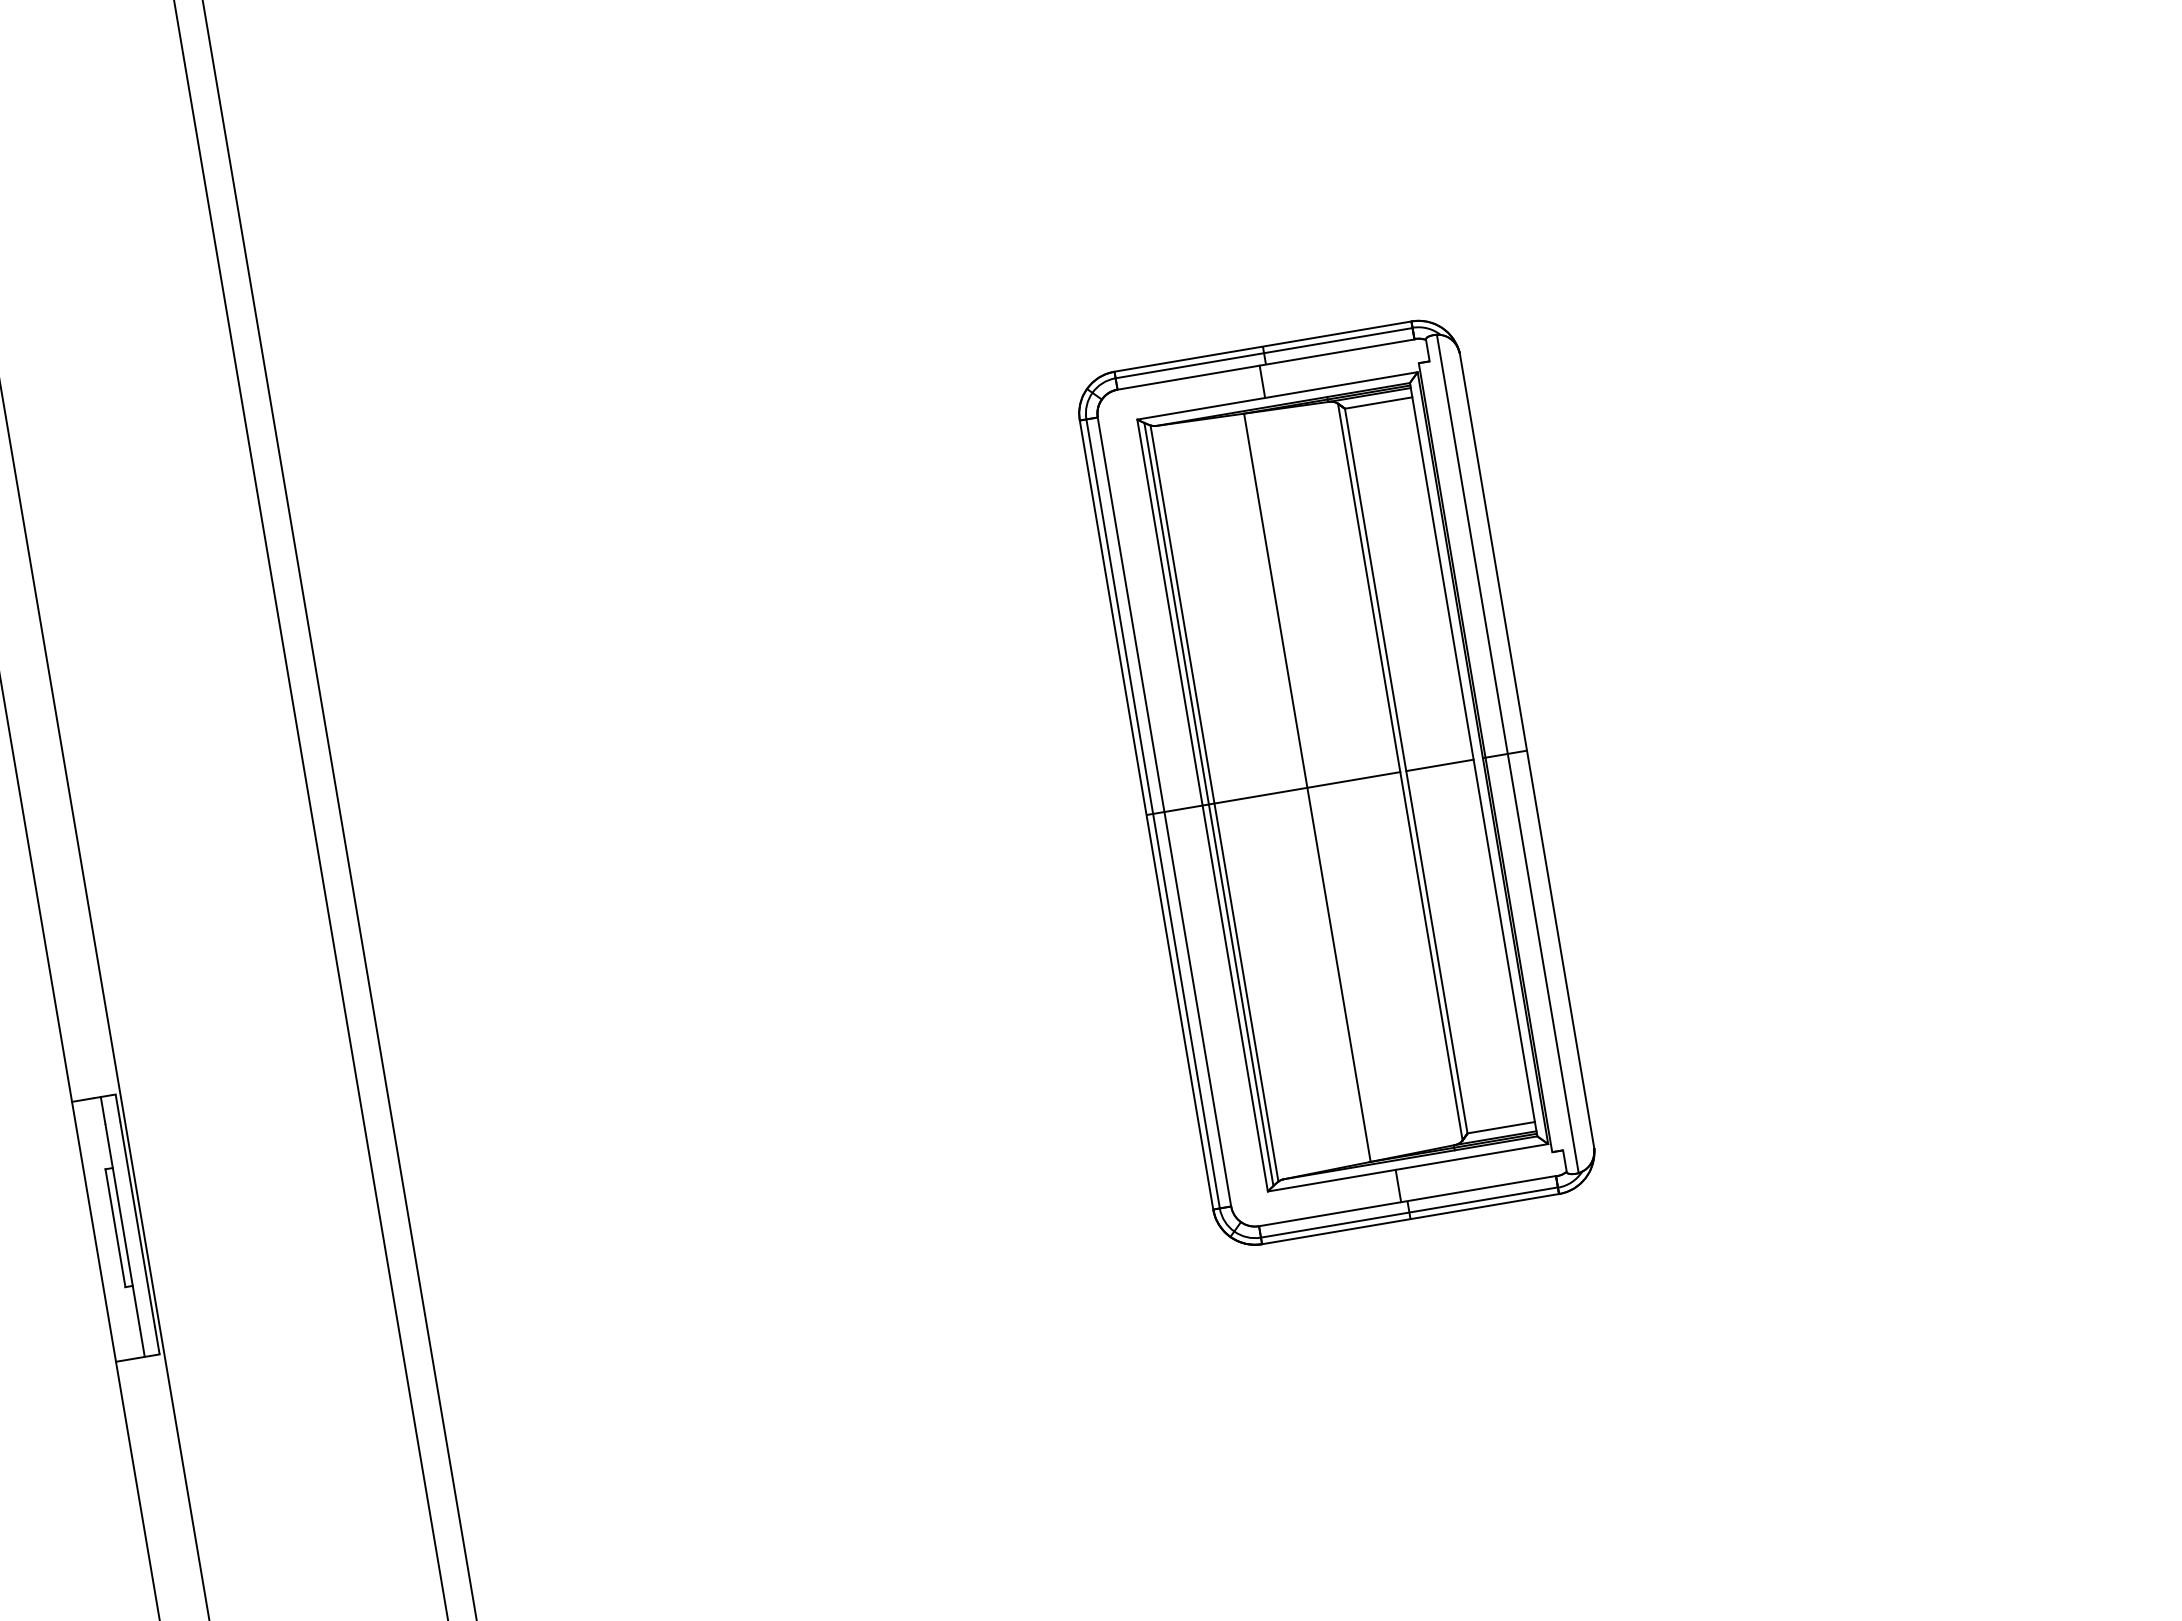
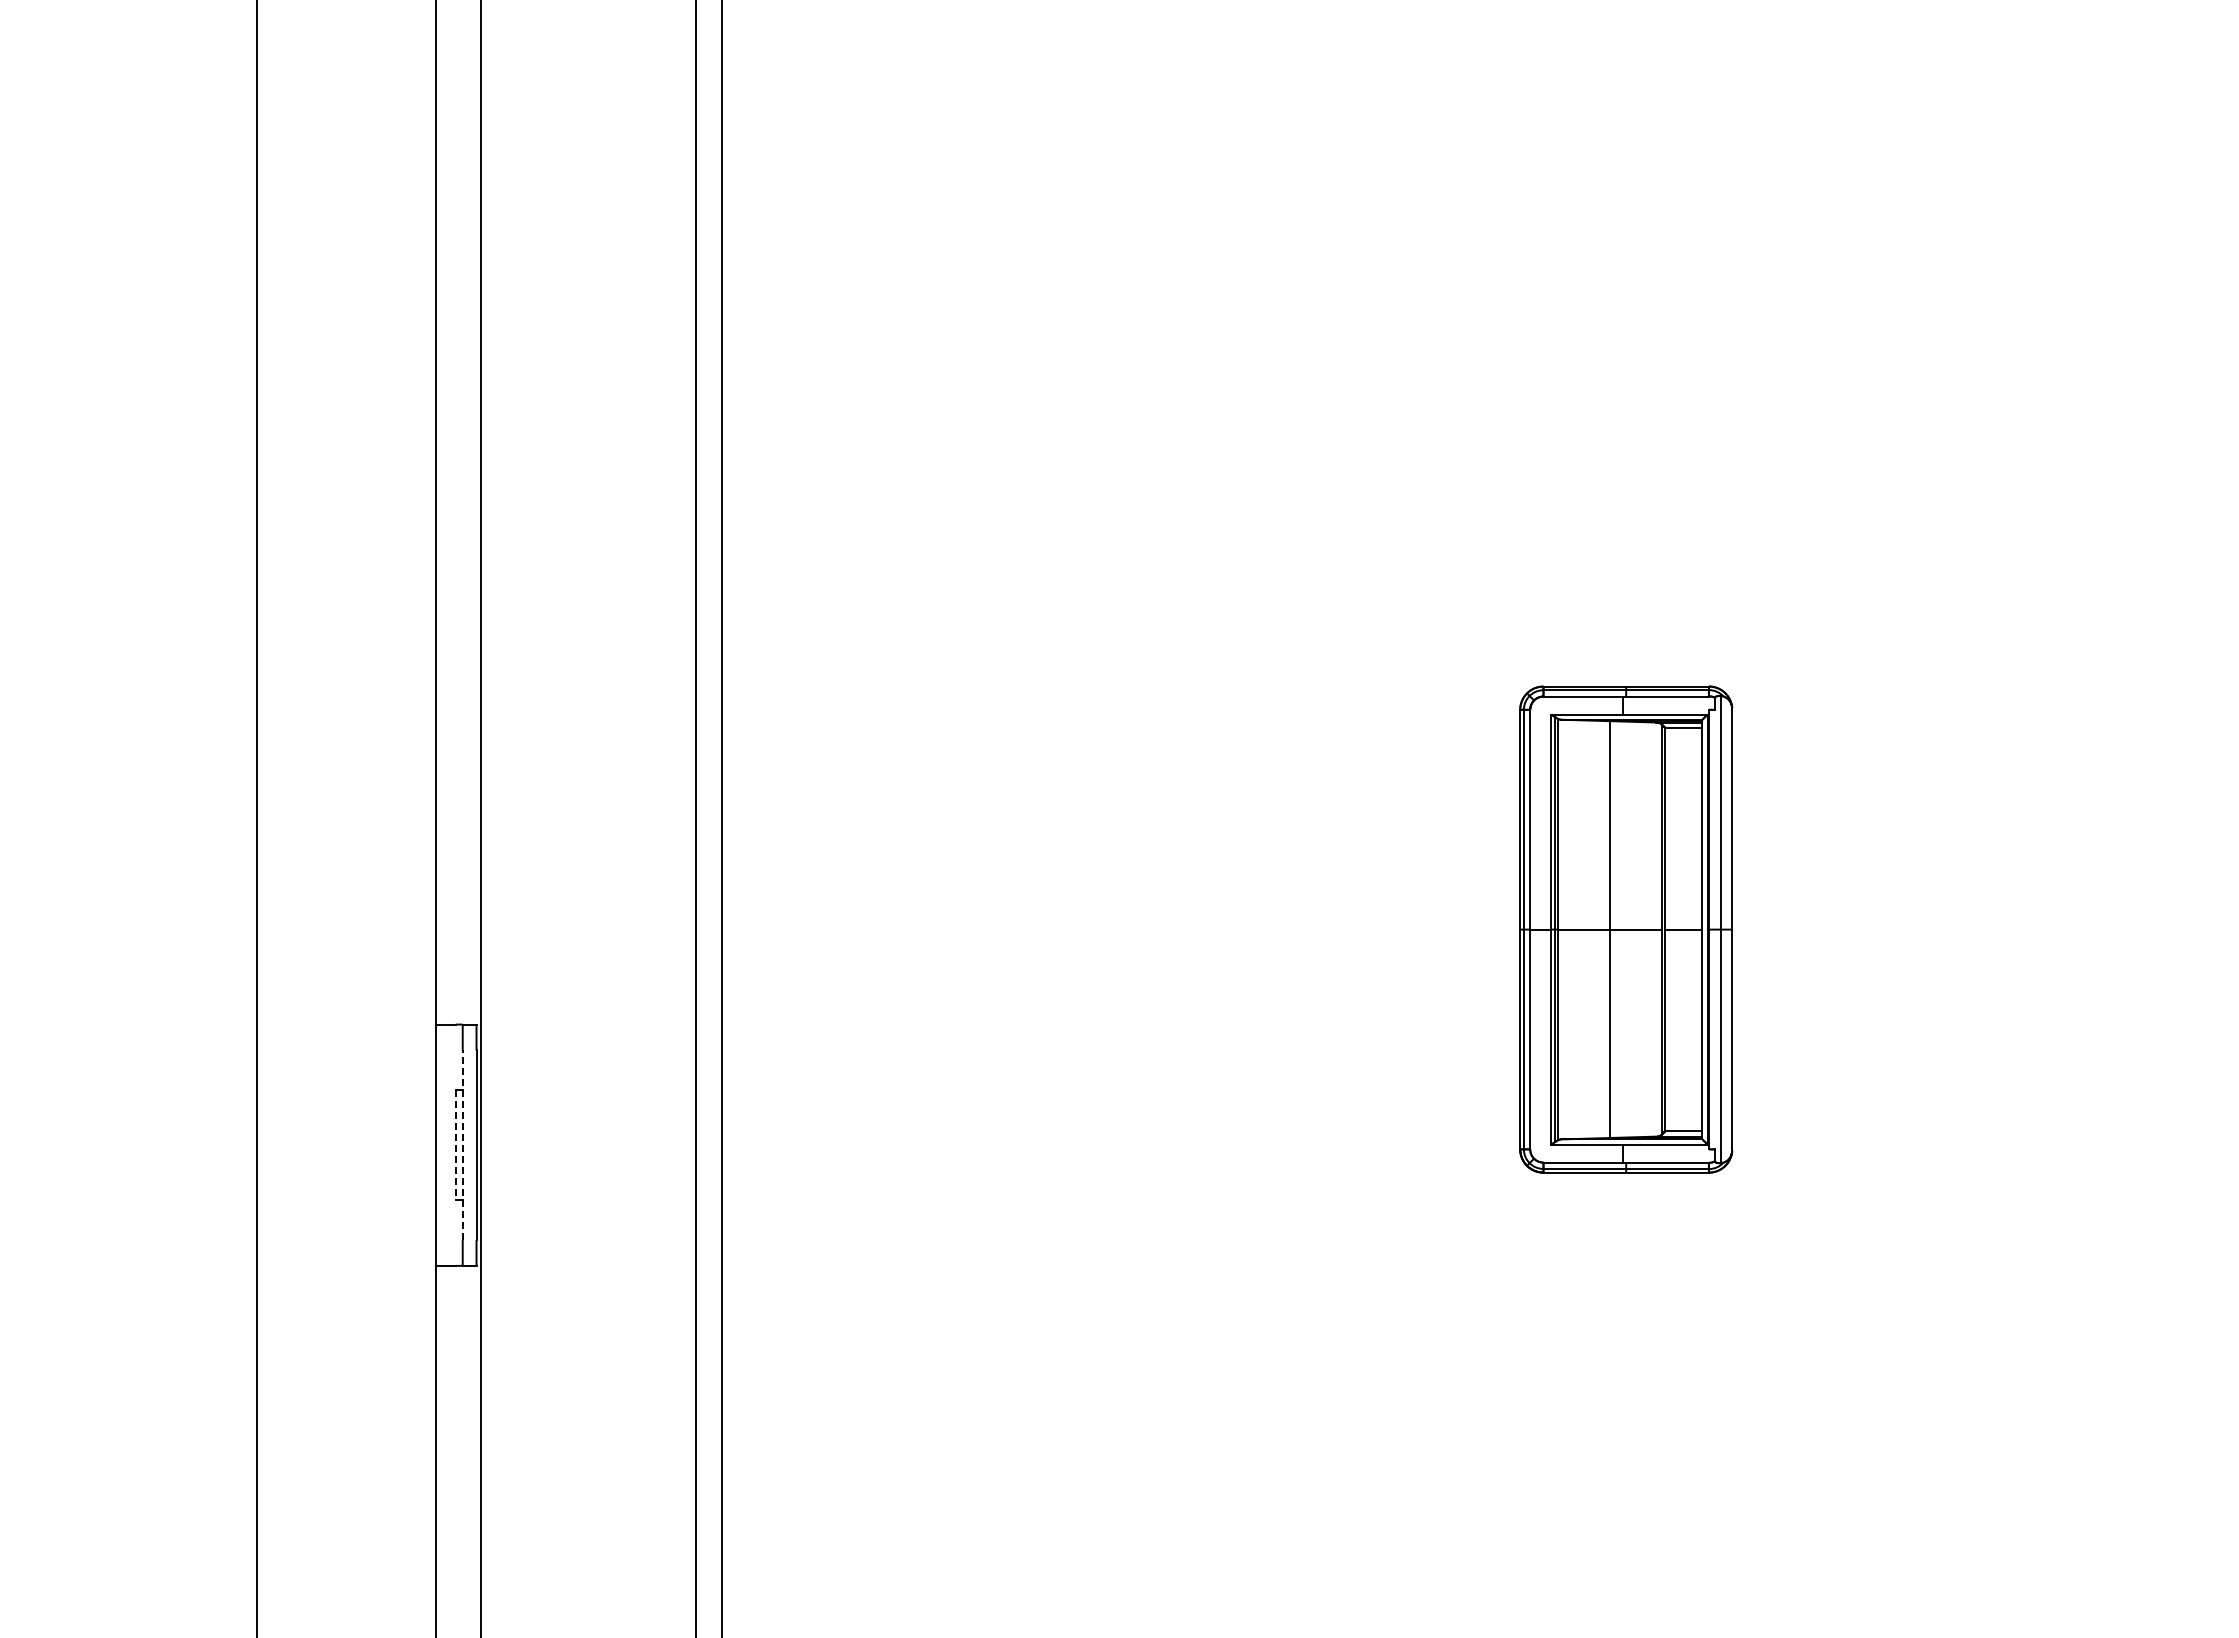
part: (1335, 782) -> (1625, 929), size x0.6
line: (122, 1227) -> (462, 1145), solid -> dashed
line: (115, 1228) -> (455, 1145), solid -> dashed

